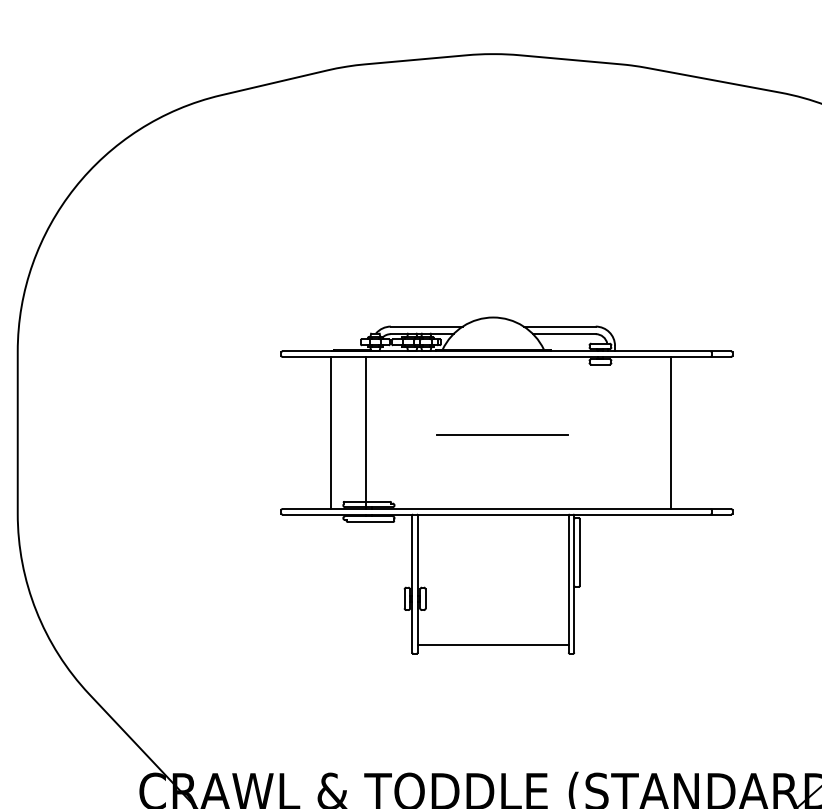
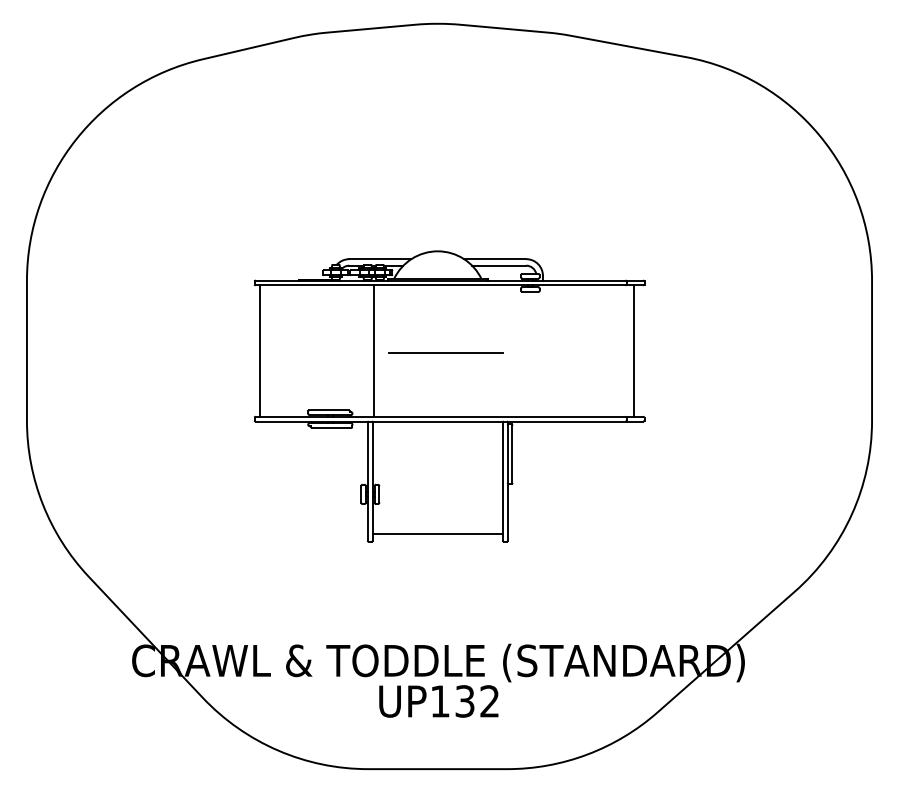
line: (330, 432) -> (260, 350), moved
line: (366, 432) -> (374, 350), moved
line: (671, 432) -> (634, 350), moved

